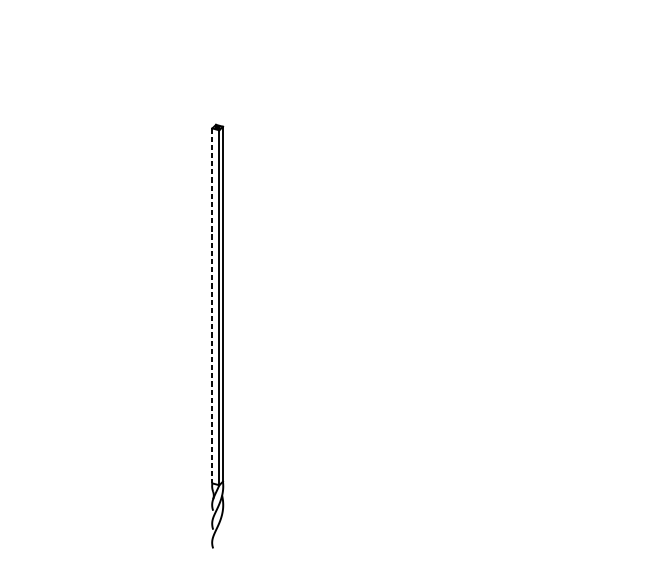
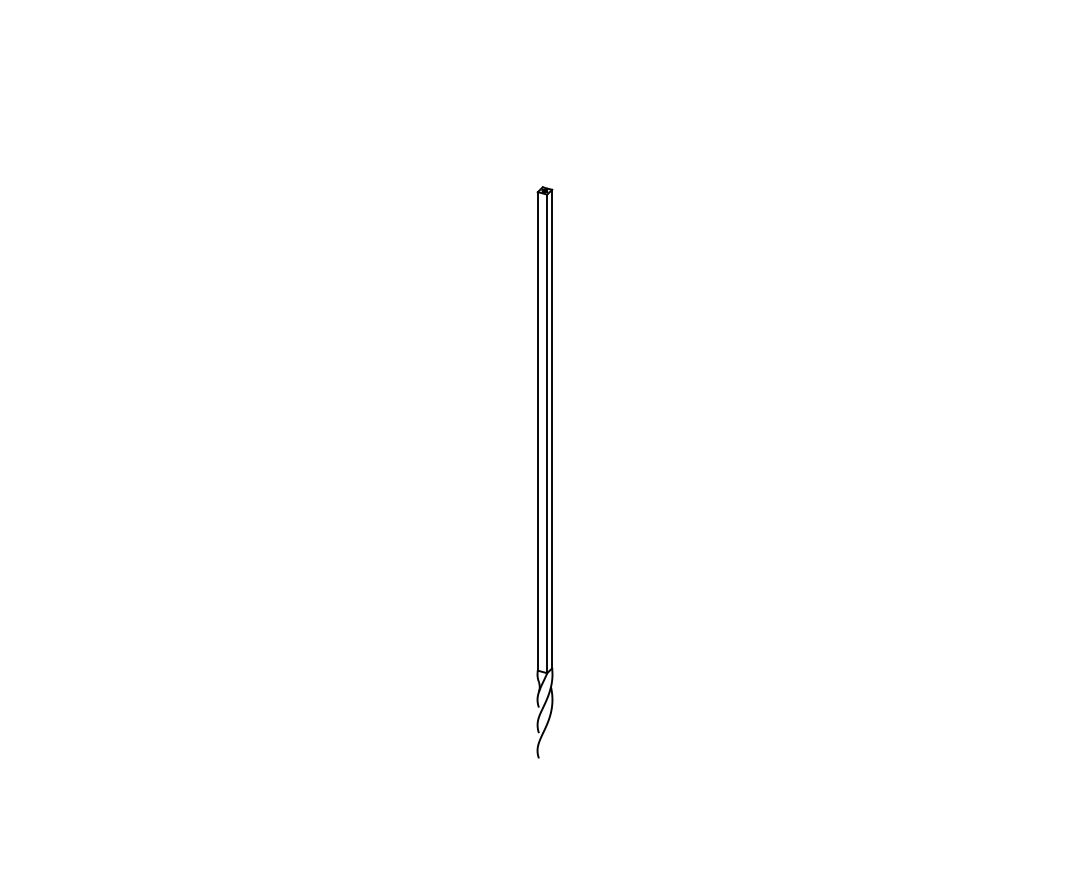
line: (212, 305) -> (537, 431), dashed -> solid

